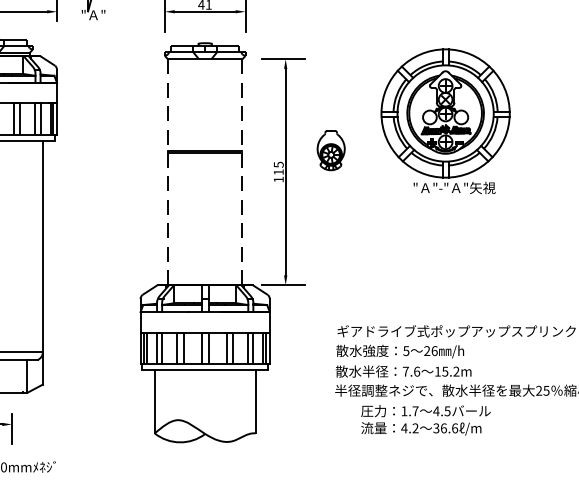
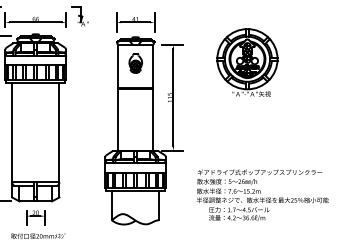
part: (445, 120) -> (247, 62), moved
part: (330, 150) -> (135, 63), moved
line: (168, 173) -> (118, 98), dashed -> solid
line: (243, 173) -> (153, 98), dashed -> solid

